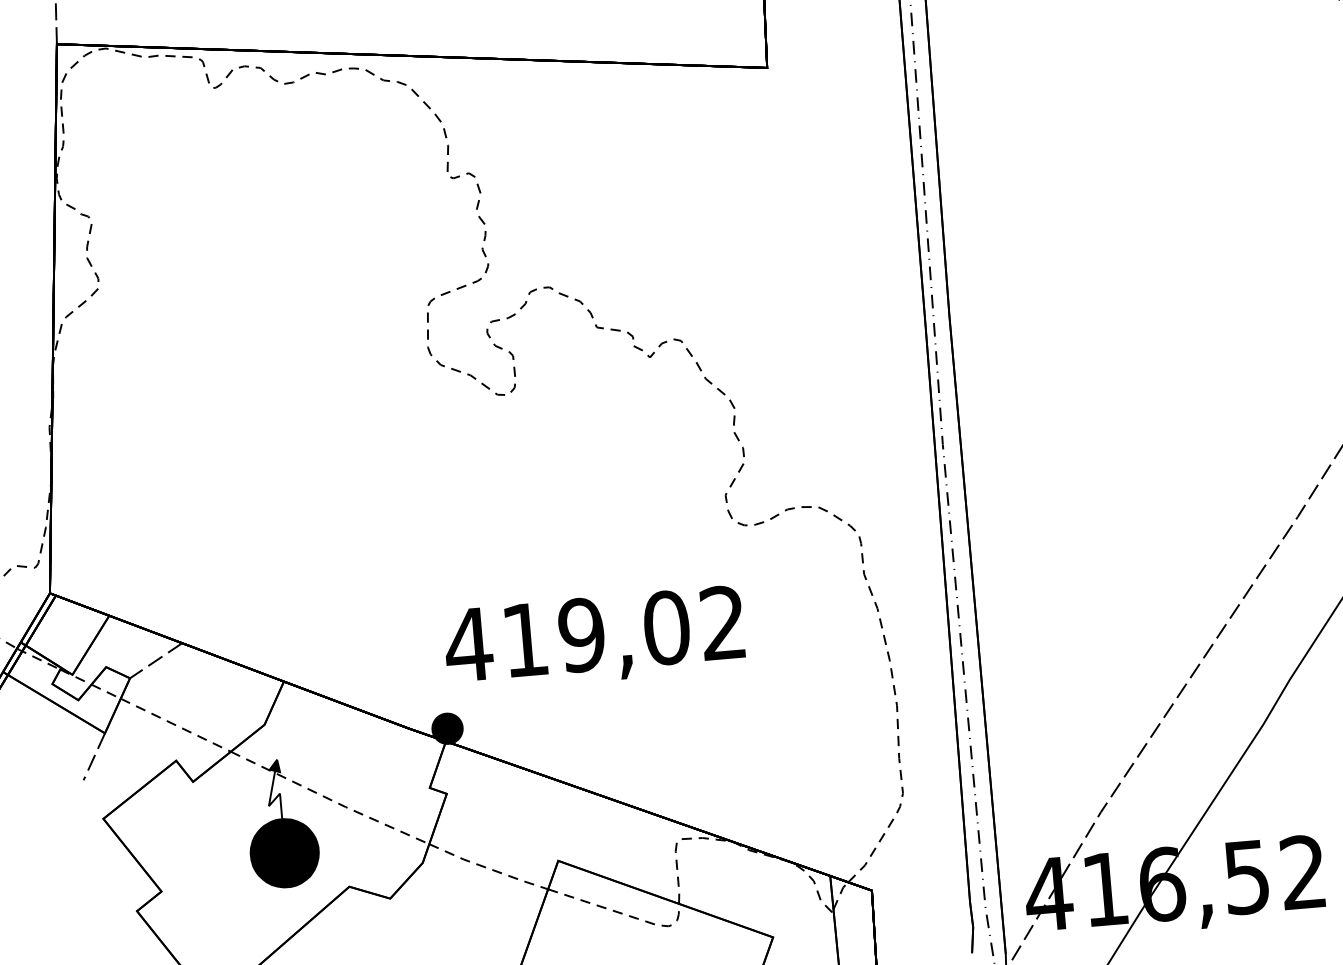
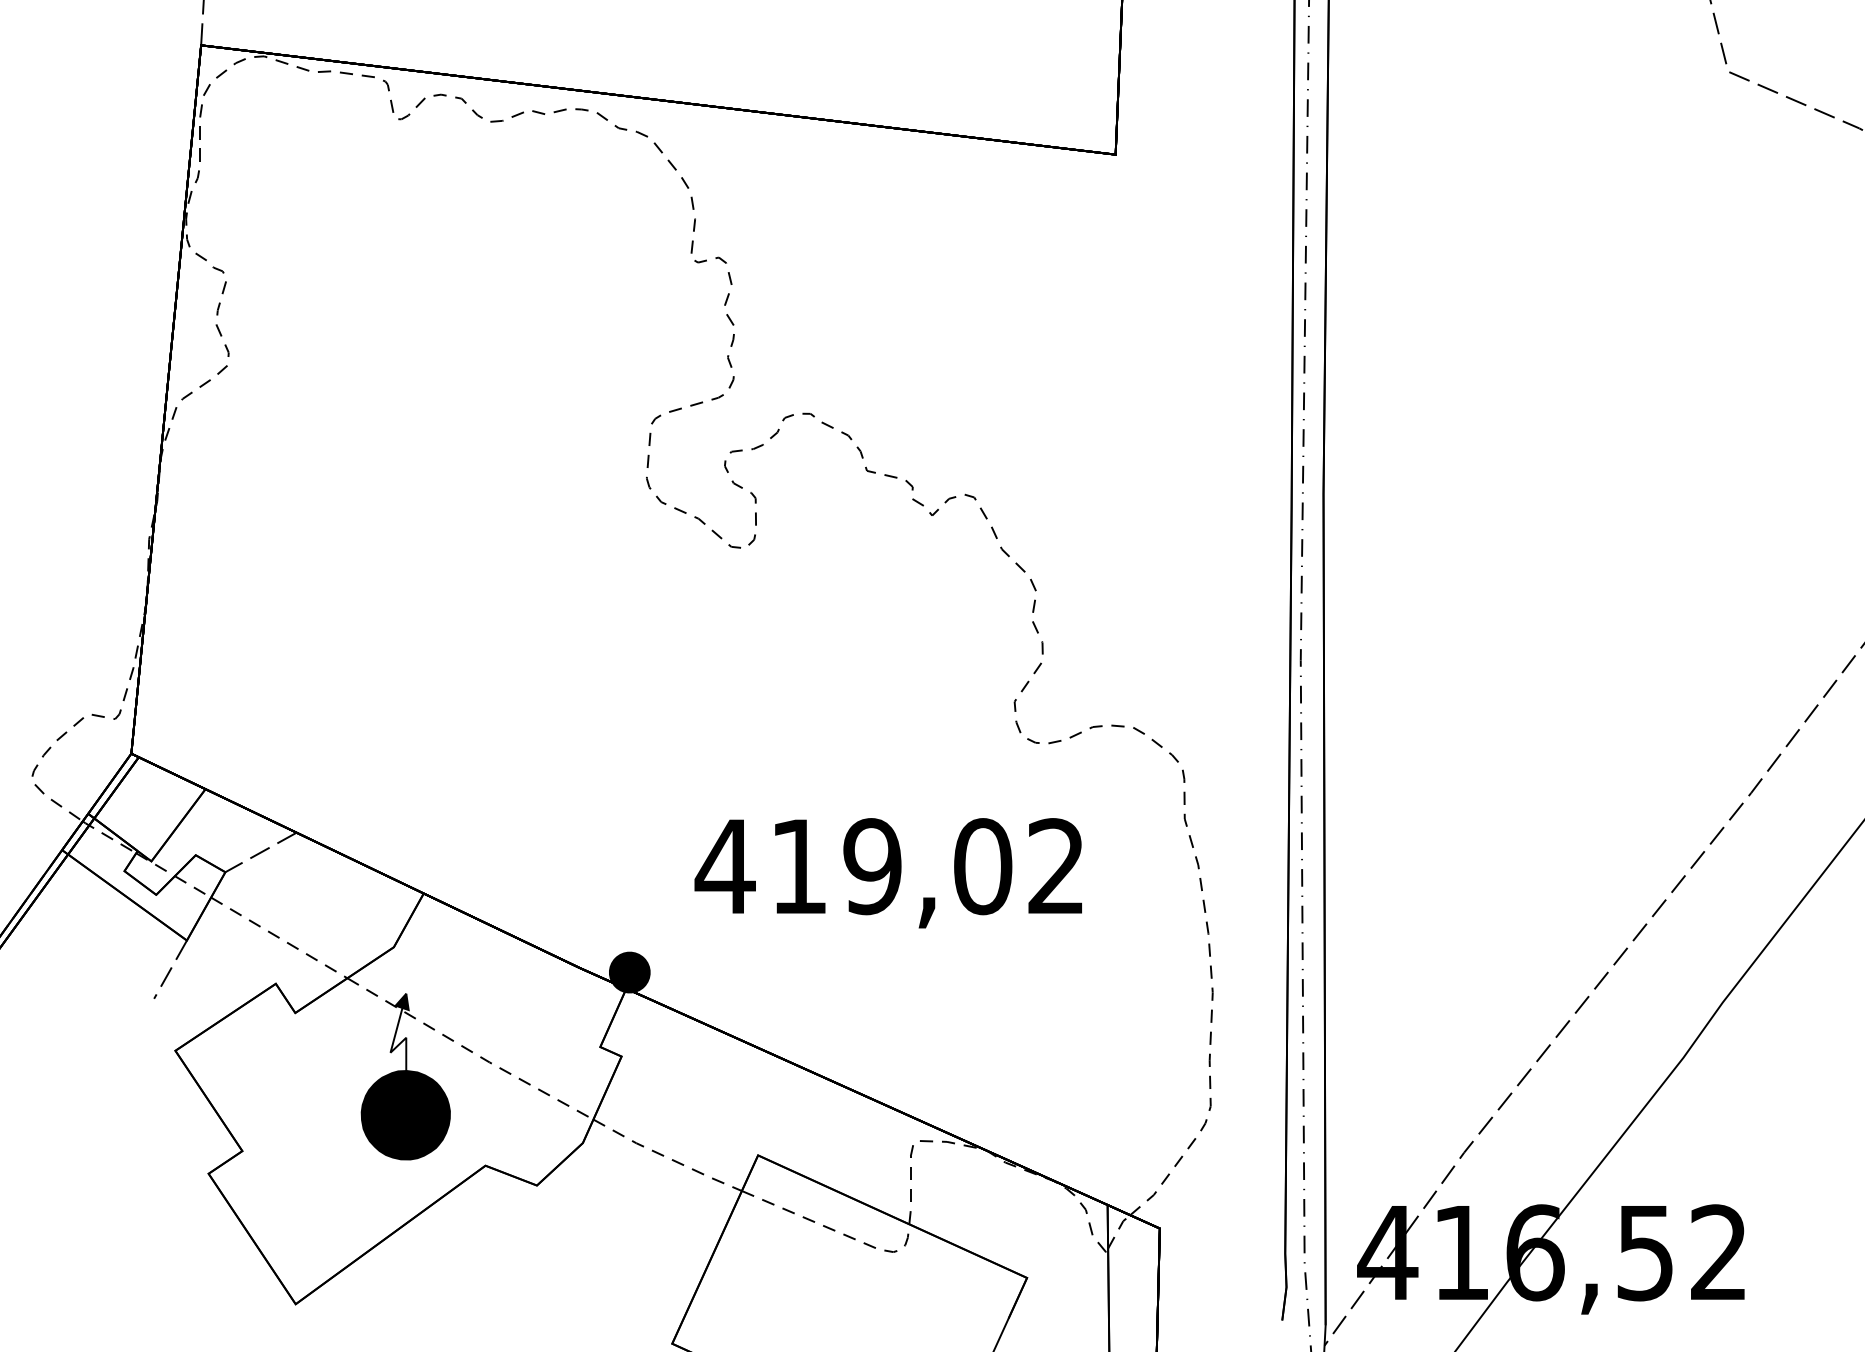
text: (593, 639) -> (887, 873), moved

